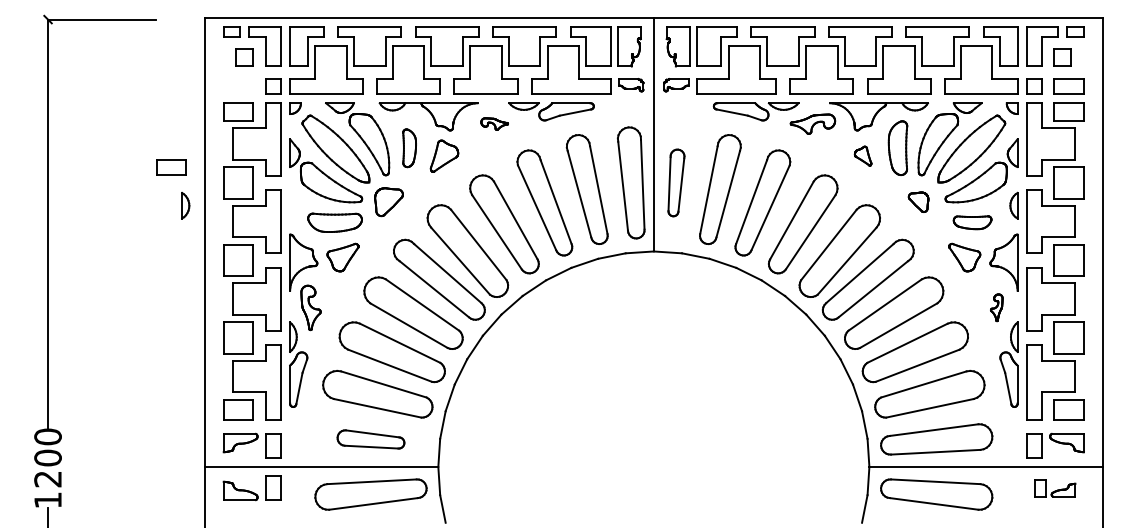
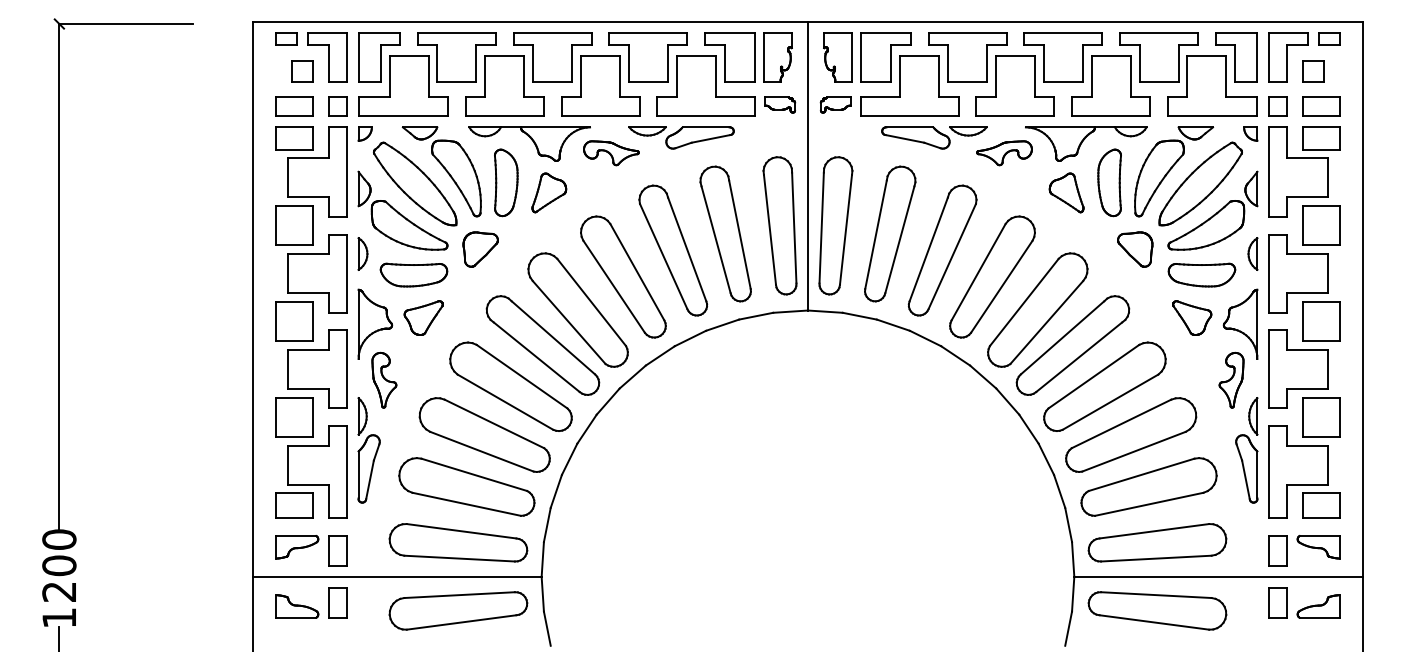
part: (494, 123) -> (611, 152), size x1.67
part: (409, 148) -> (506, 183), size x1.43
part: (862, 155) -> (1065, 191), size x1.67
part: (171, 167) -> (294, 106), moved
part: (676, 182) -> (835, 225), size x1.67
part: (918, 202) -> (1134, 250), size x1.43
part: (185, 205) -> (362, 253), moved
part: (972, 222) -> (1201, 274), size x1.43
part: (996, 307) -> (1231, 379), size x1.67
part: (370, 439) -> (457, 542), size x1.67
part: (1055, 488) -> (1304, 603), size x1.43

